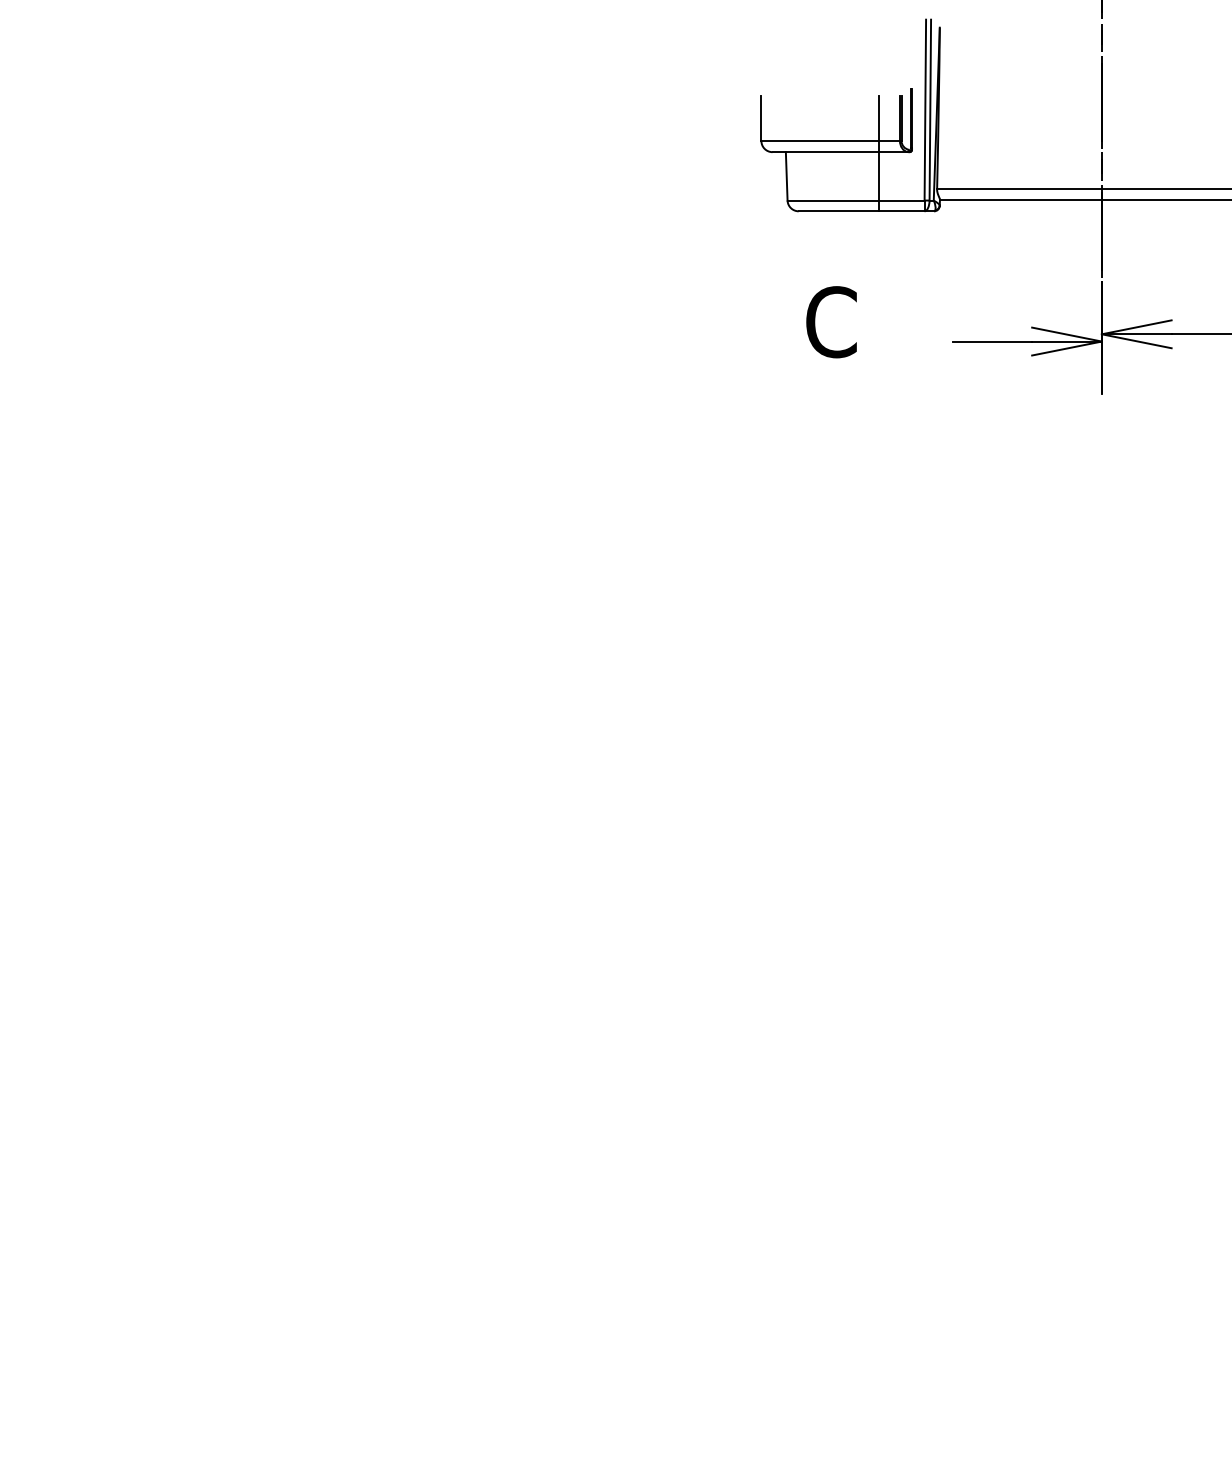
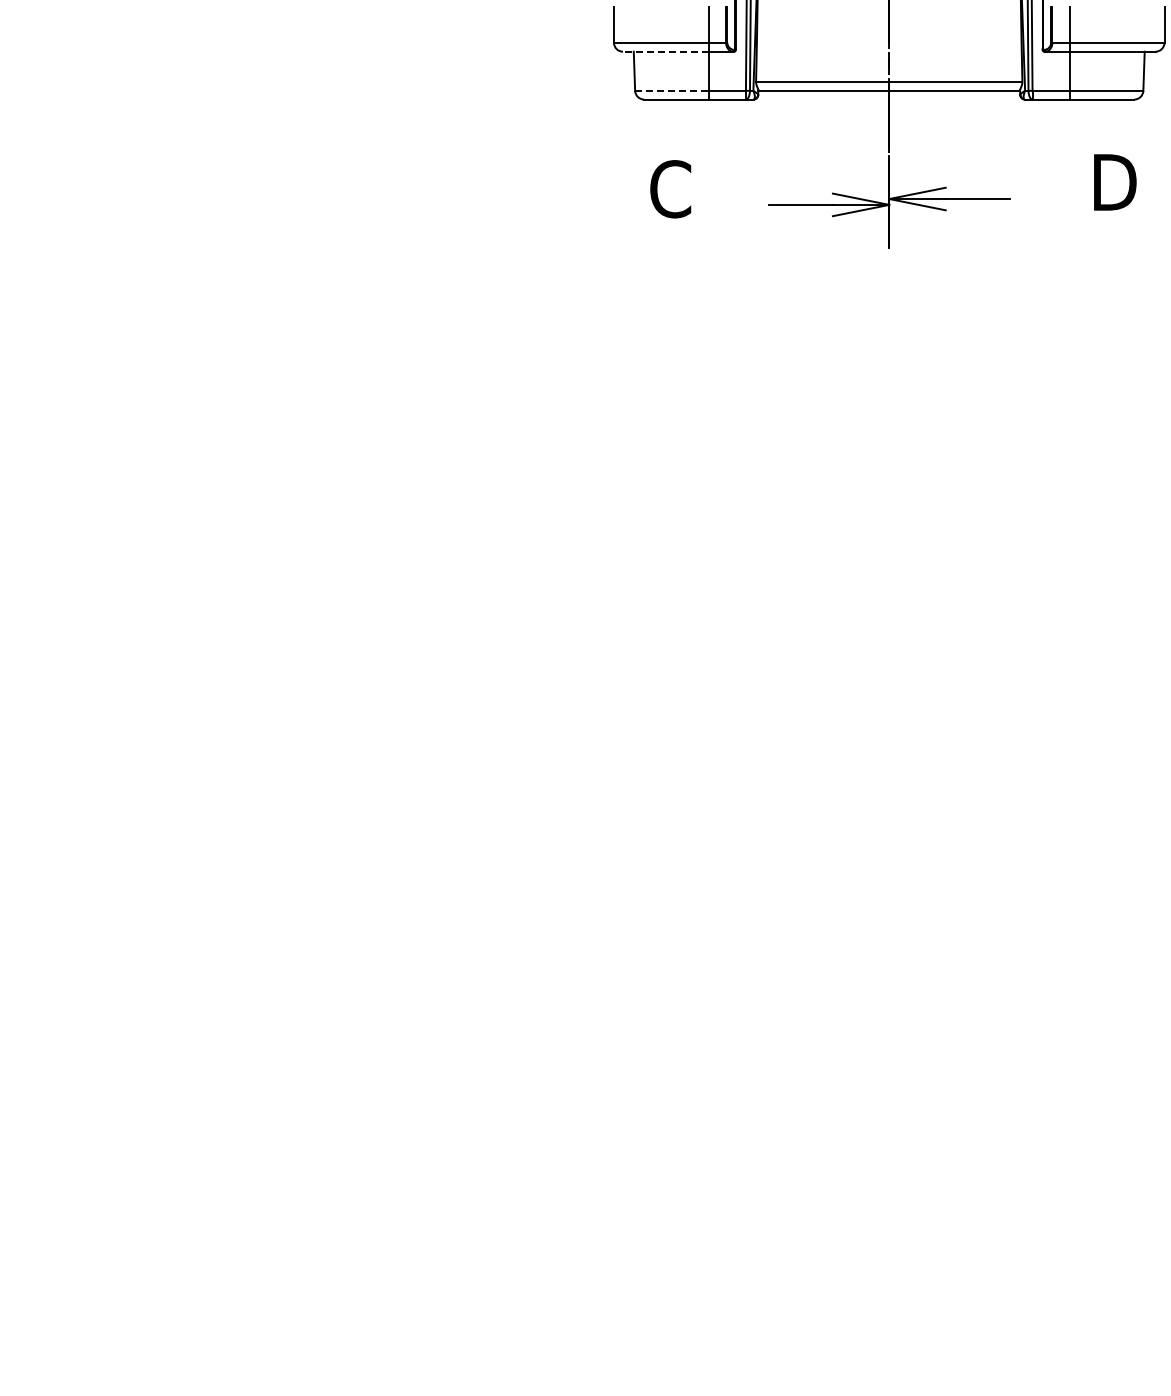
line: (825, 151) -> (665, 51), solid -> dashed
line: (832, 200) -> (671, 90), solid -> dashed

